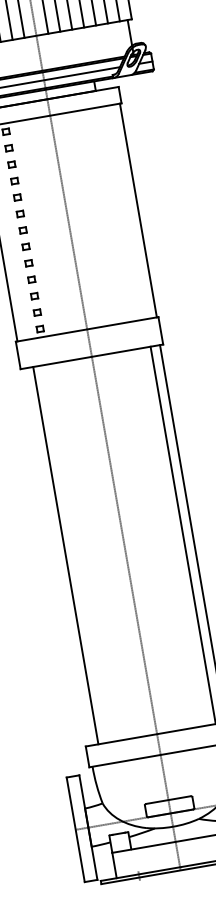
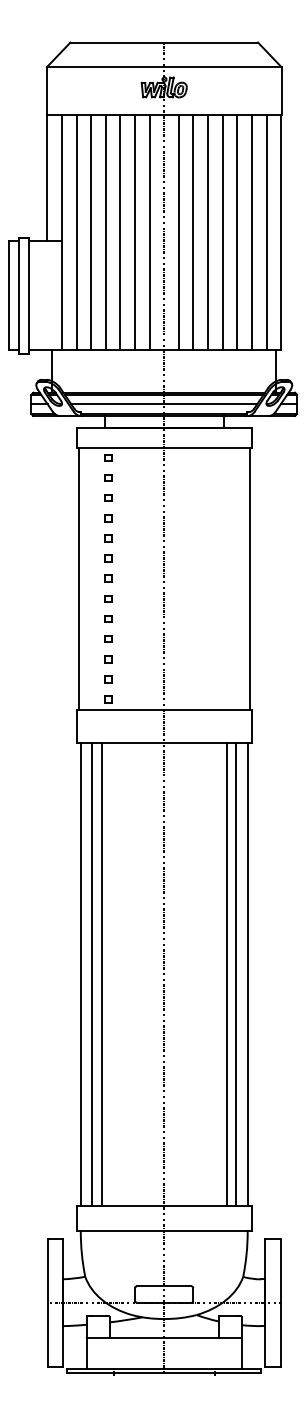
line: (175, 536) -> (226, 974), added
line: (73, 554) -> (101, 974), added
line: (56, 557) -> (80, 974), added

